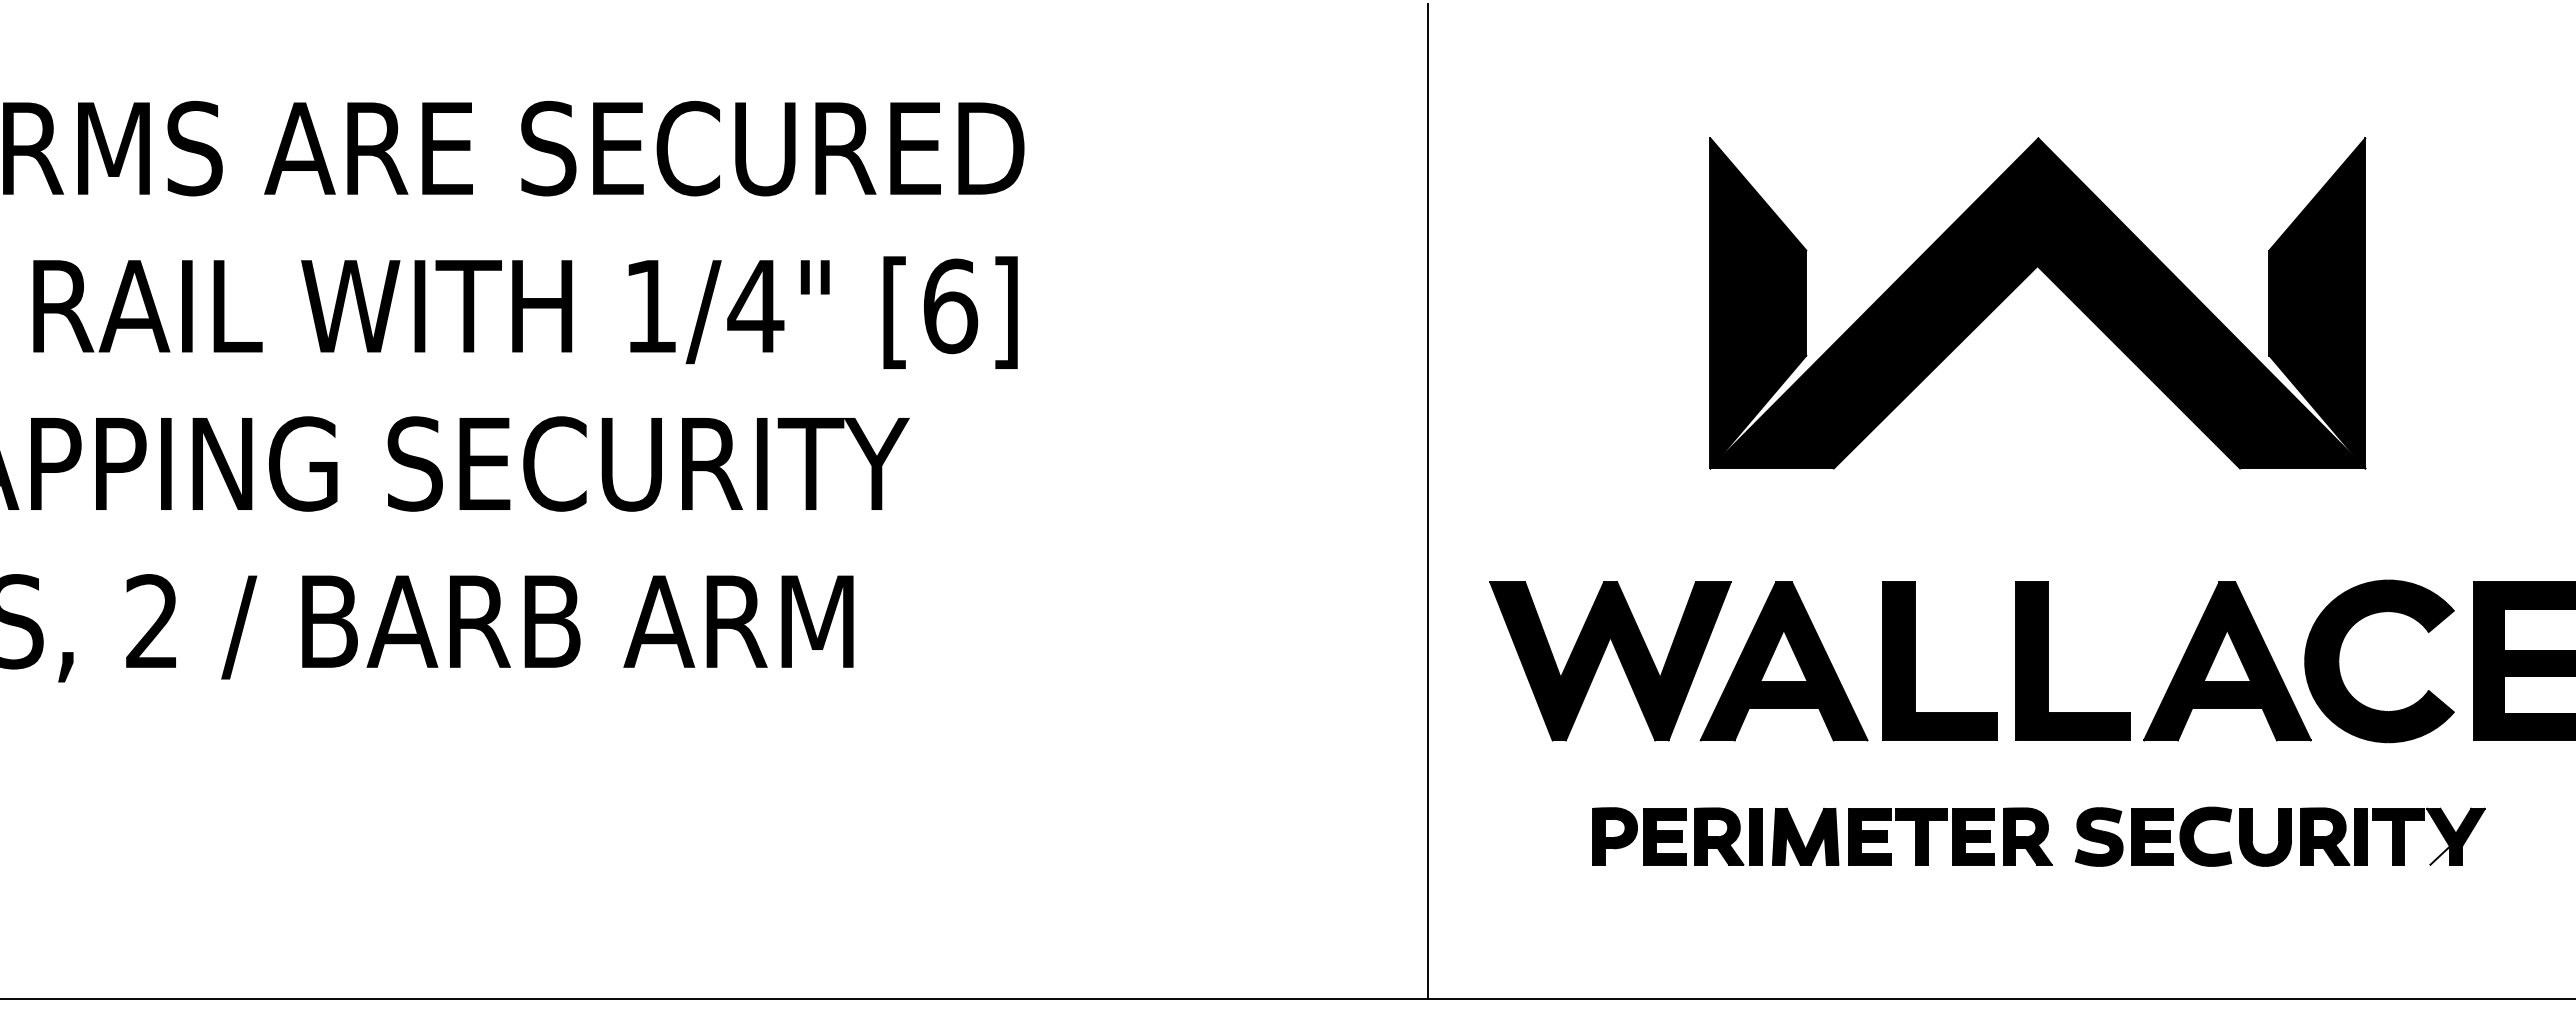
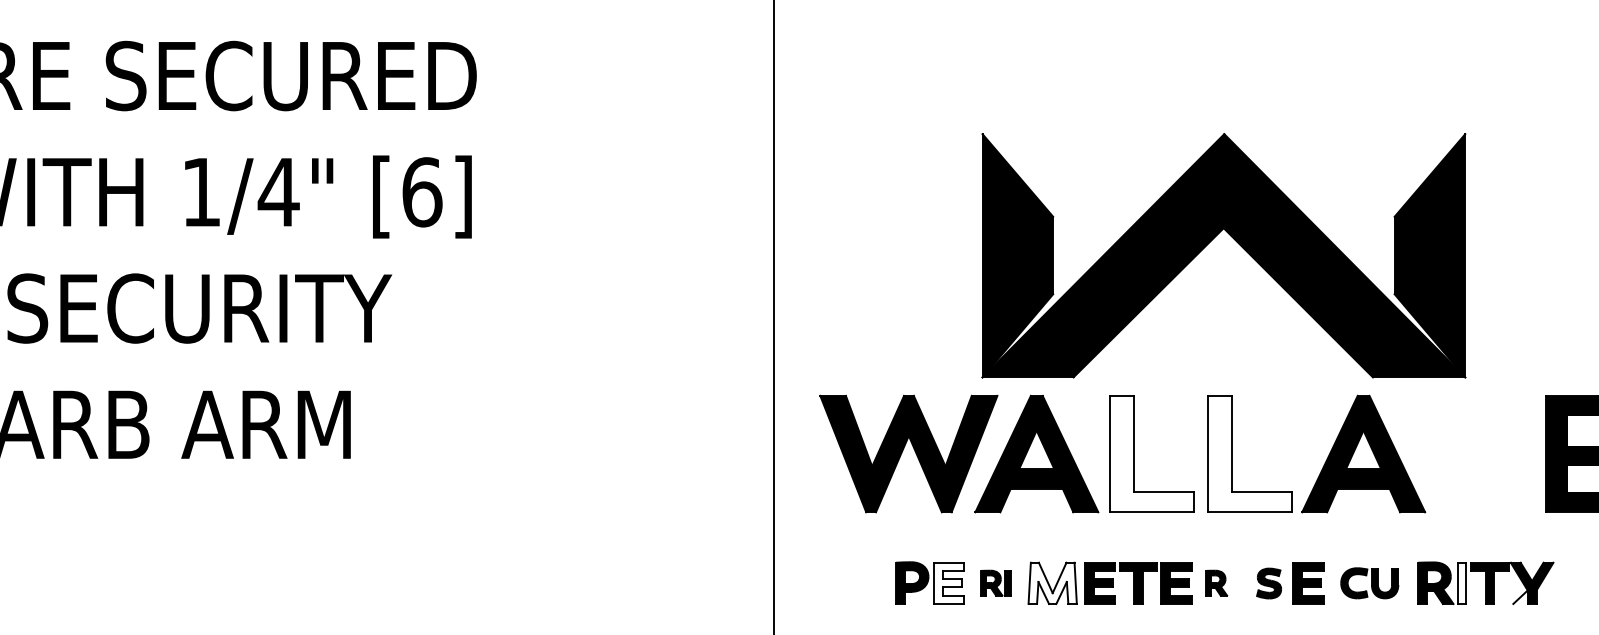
part: (2019, 285) -> (1210, 242), moved
fill: (1939, 661) -> (1151, 454), removed
fill: (2072, 661) -> (1249, 454), removed
part: (2339, 661) -> (1446, 454), removed
fill: (1664, 836) -> (948, 583), removed
part: (1728, 836) -> (995, 583), size x0.6
fill: (1805, 836) -> (1052, 583), removed
part: (2027, 836) -> (1216, 583), size x0.6
part: (2098, 836) -> (1268, 583), size x0.7
part: (2235, 836) -> (1369, 583), size x0.7
fill: (2360, 836) -> (1461, 583), removed

